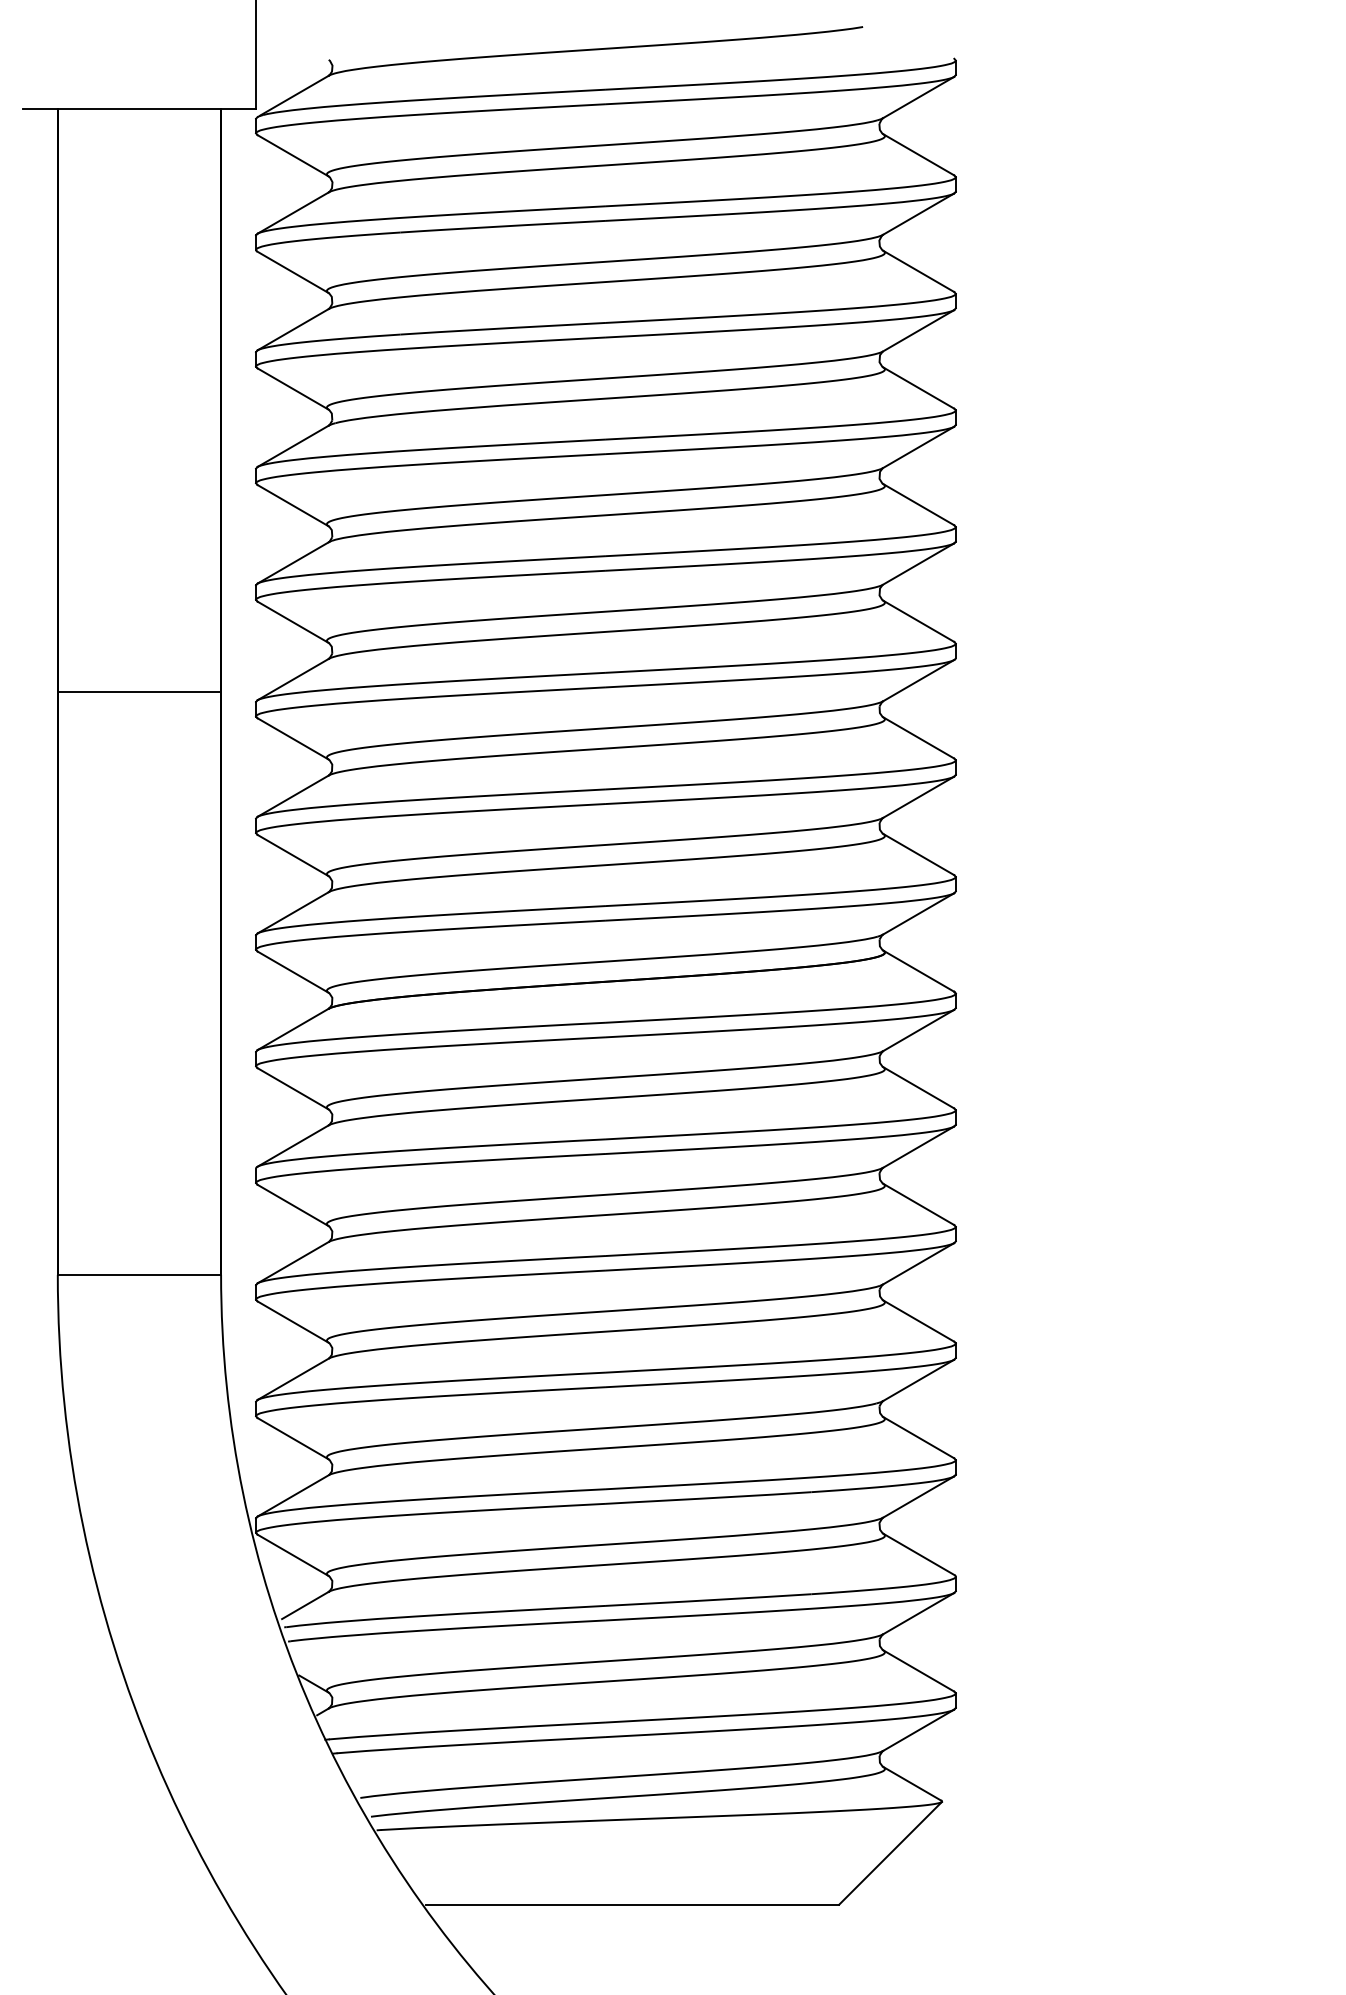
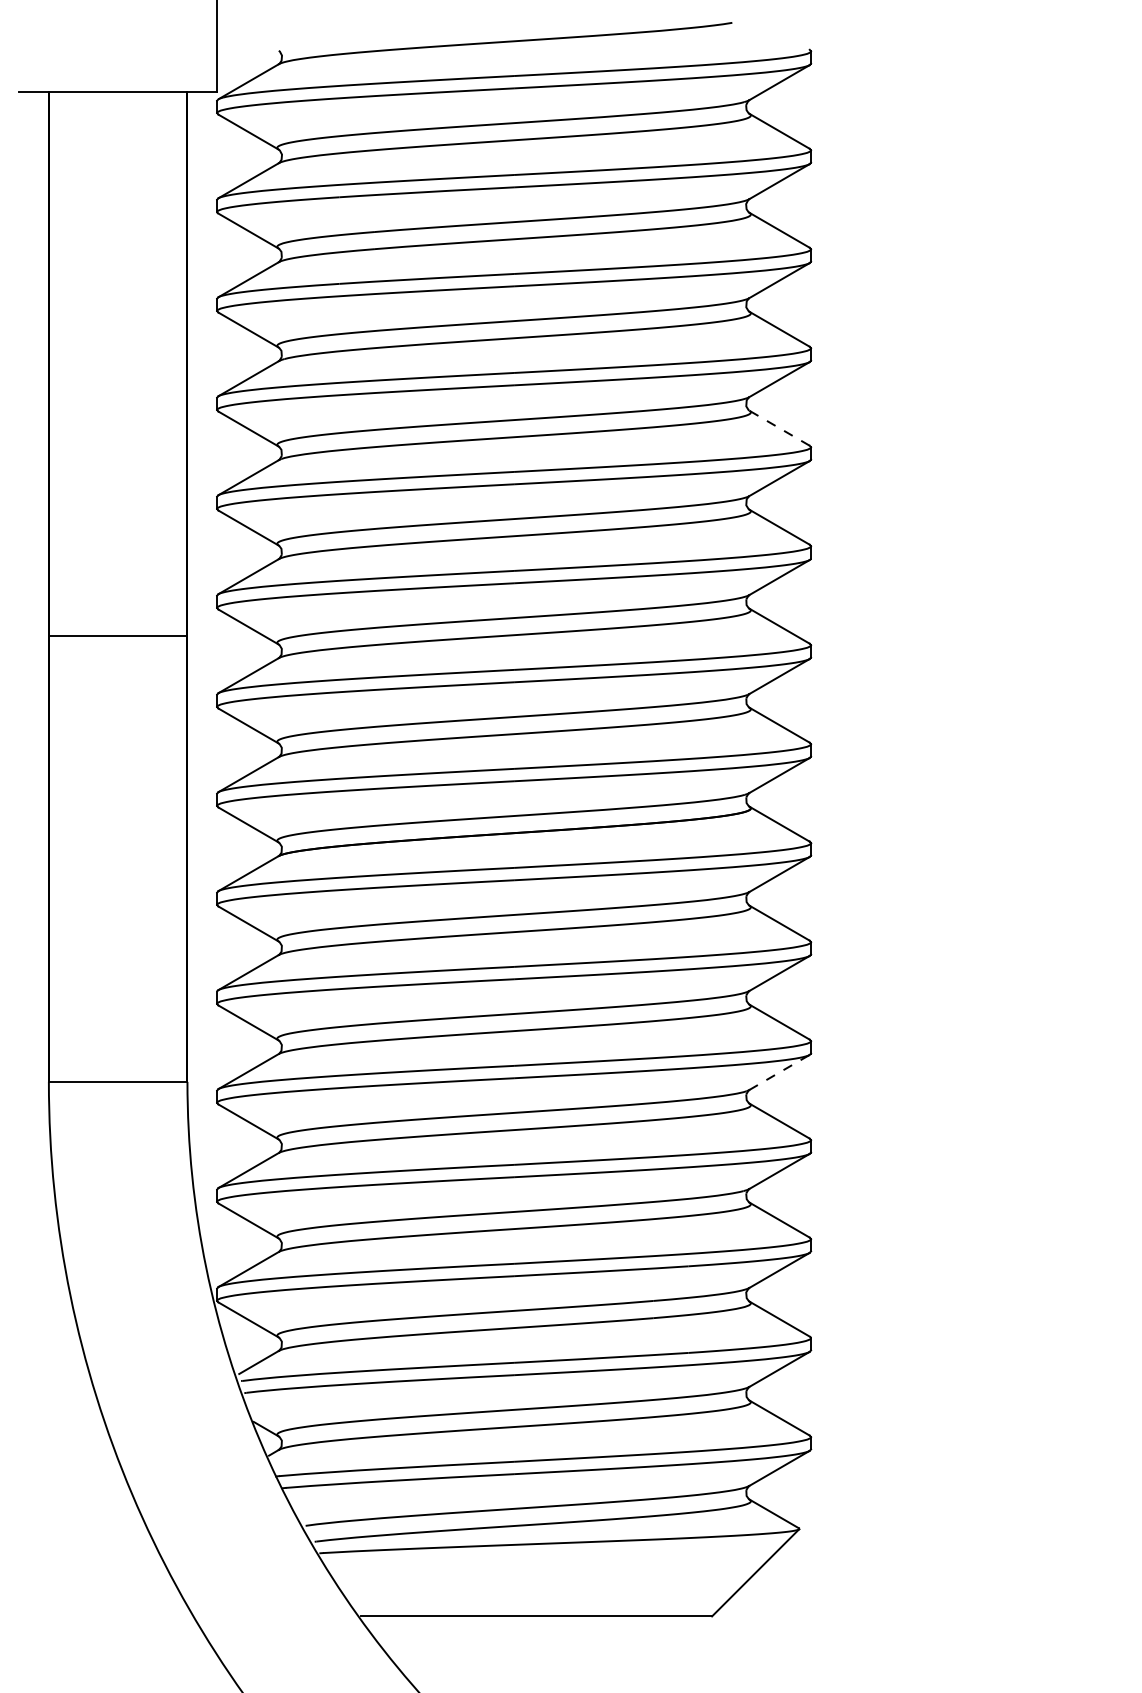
line: (918, 504) -> (779, 428), solid -> dashed
line: (139, 691) -> (118, 636), moved
line: (919, 1263) -> (780, 1072), solid -> dashed

